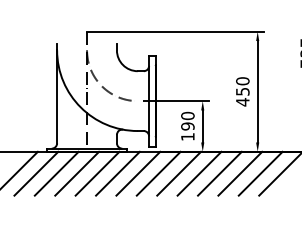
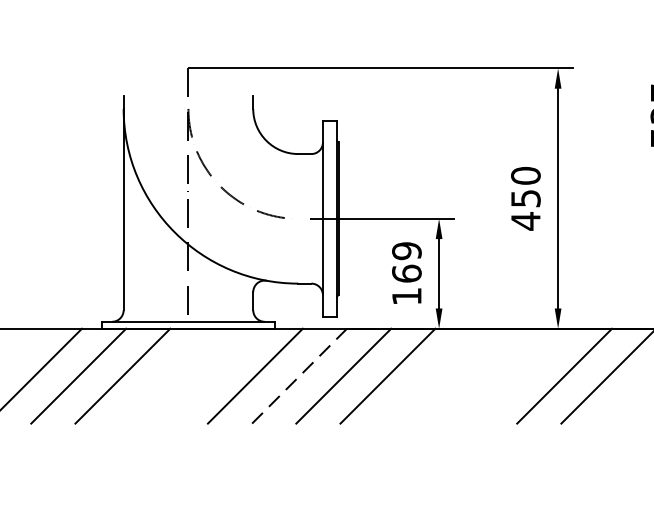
text: (187, 121) -> (406, 263), 190 -> 169
line: (77, 173) -> (167, 375), removed
line: (97, 173) -> (211, 375), removed
line: (138, 173) -> (299, 375), solid -> dashed
line: (199, 173) -> (432, 375), removed
line: (219, 173) -> (475, 375), removed
line: (240, 173) -> (520, 375), removed

